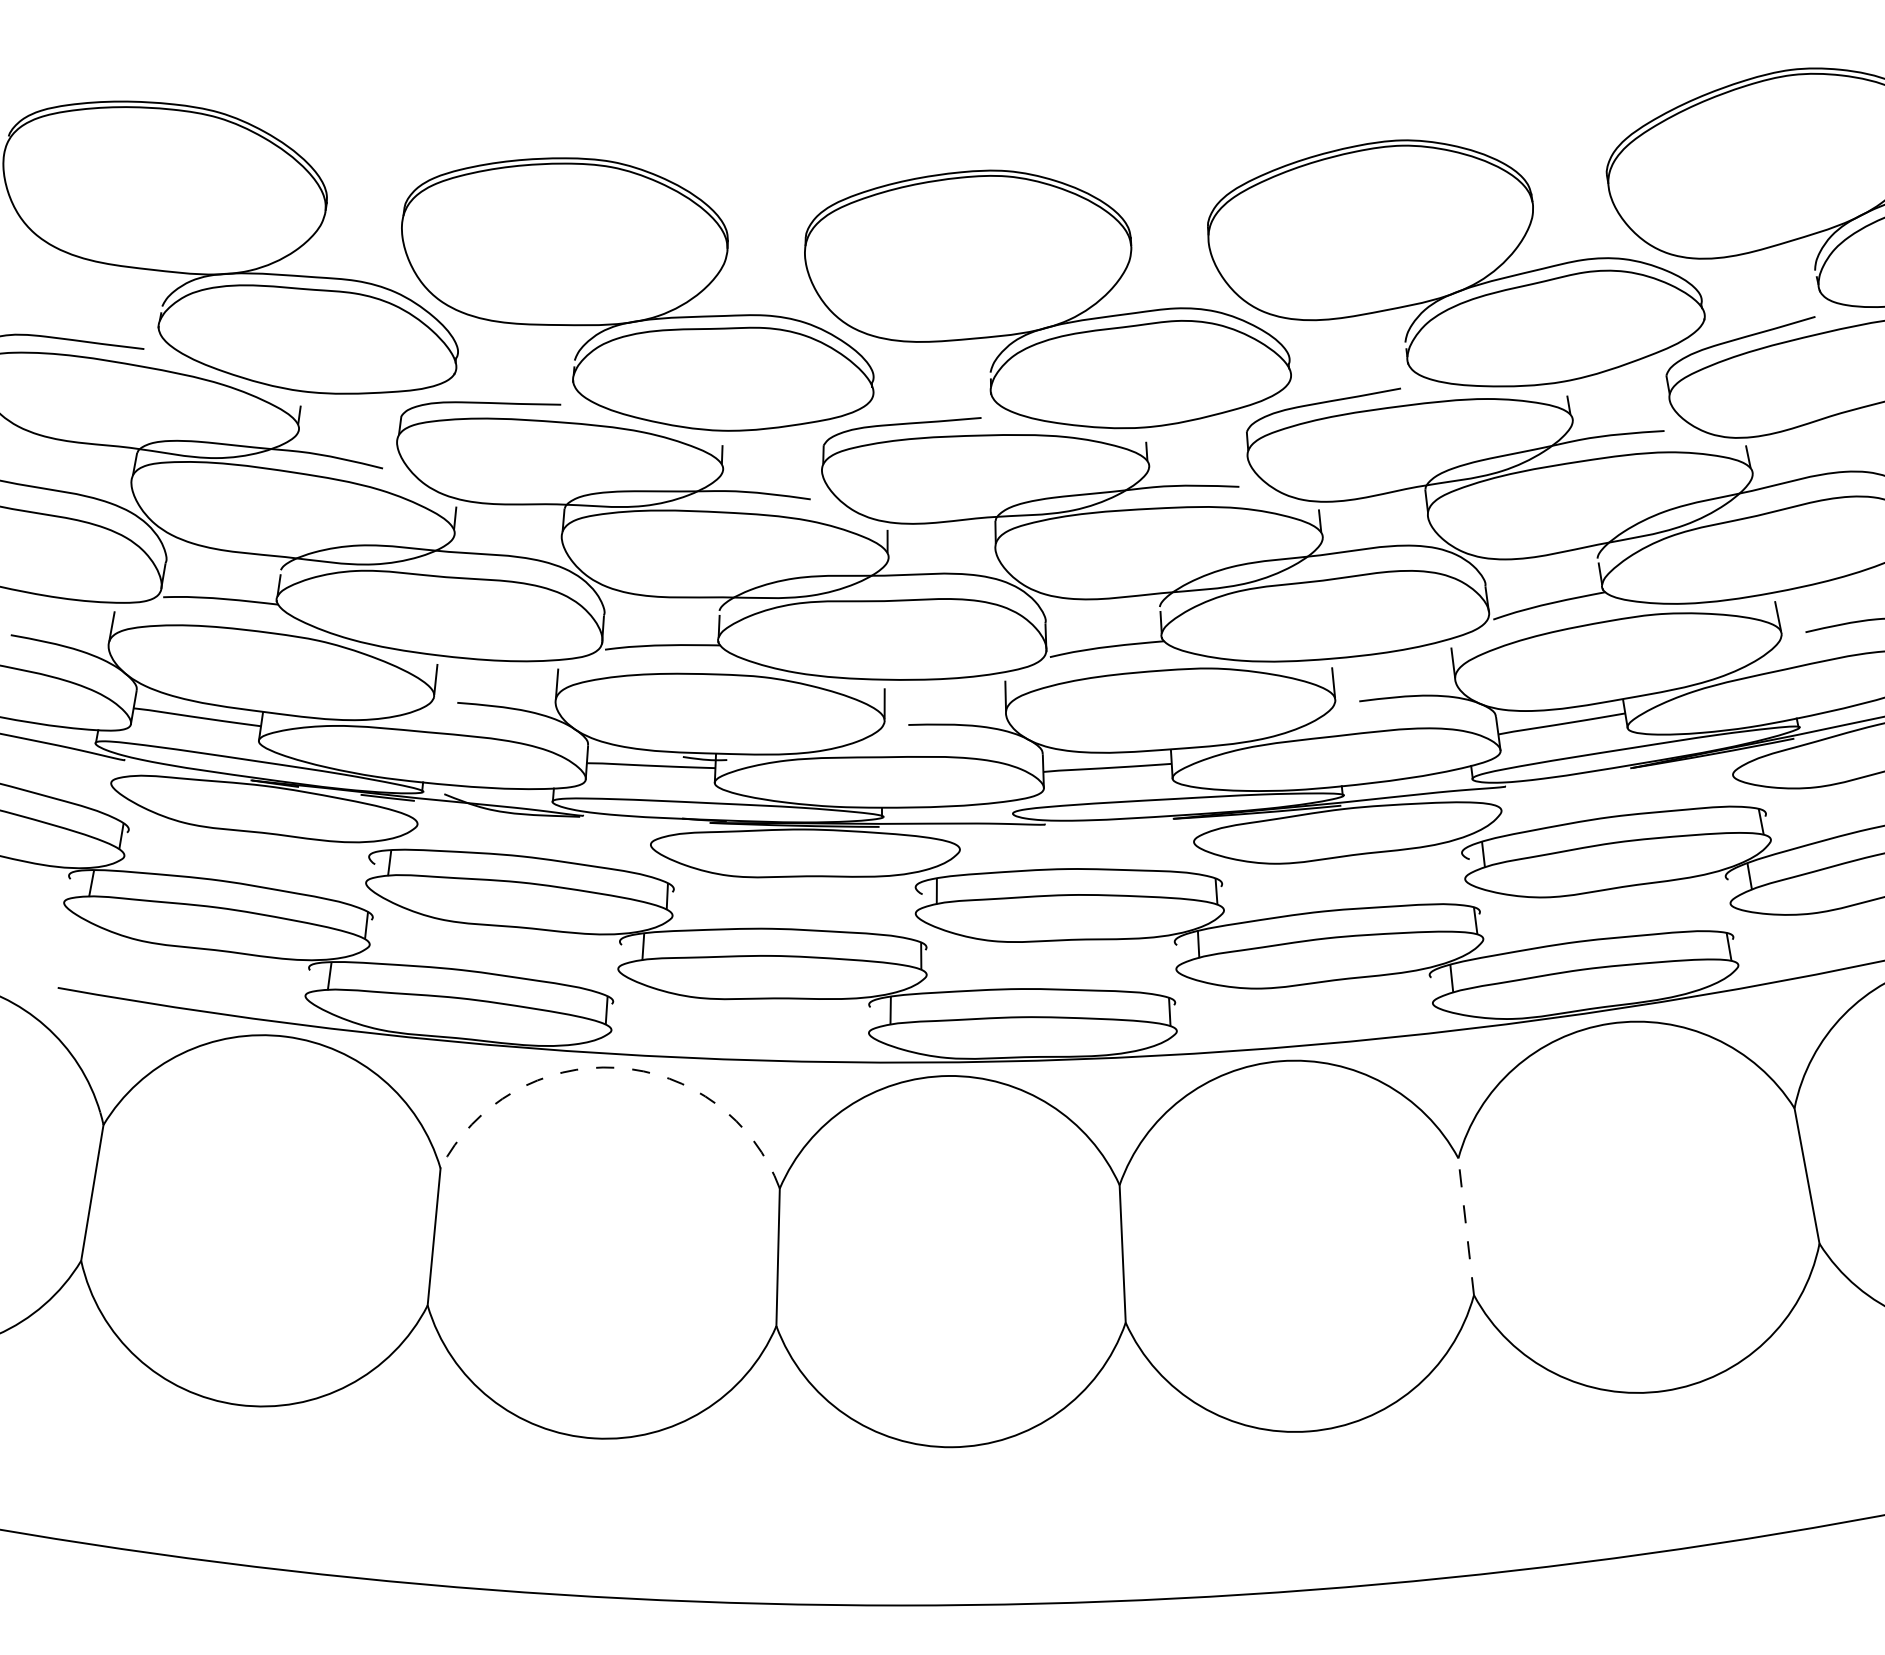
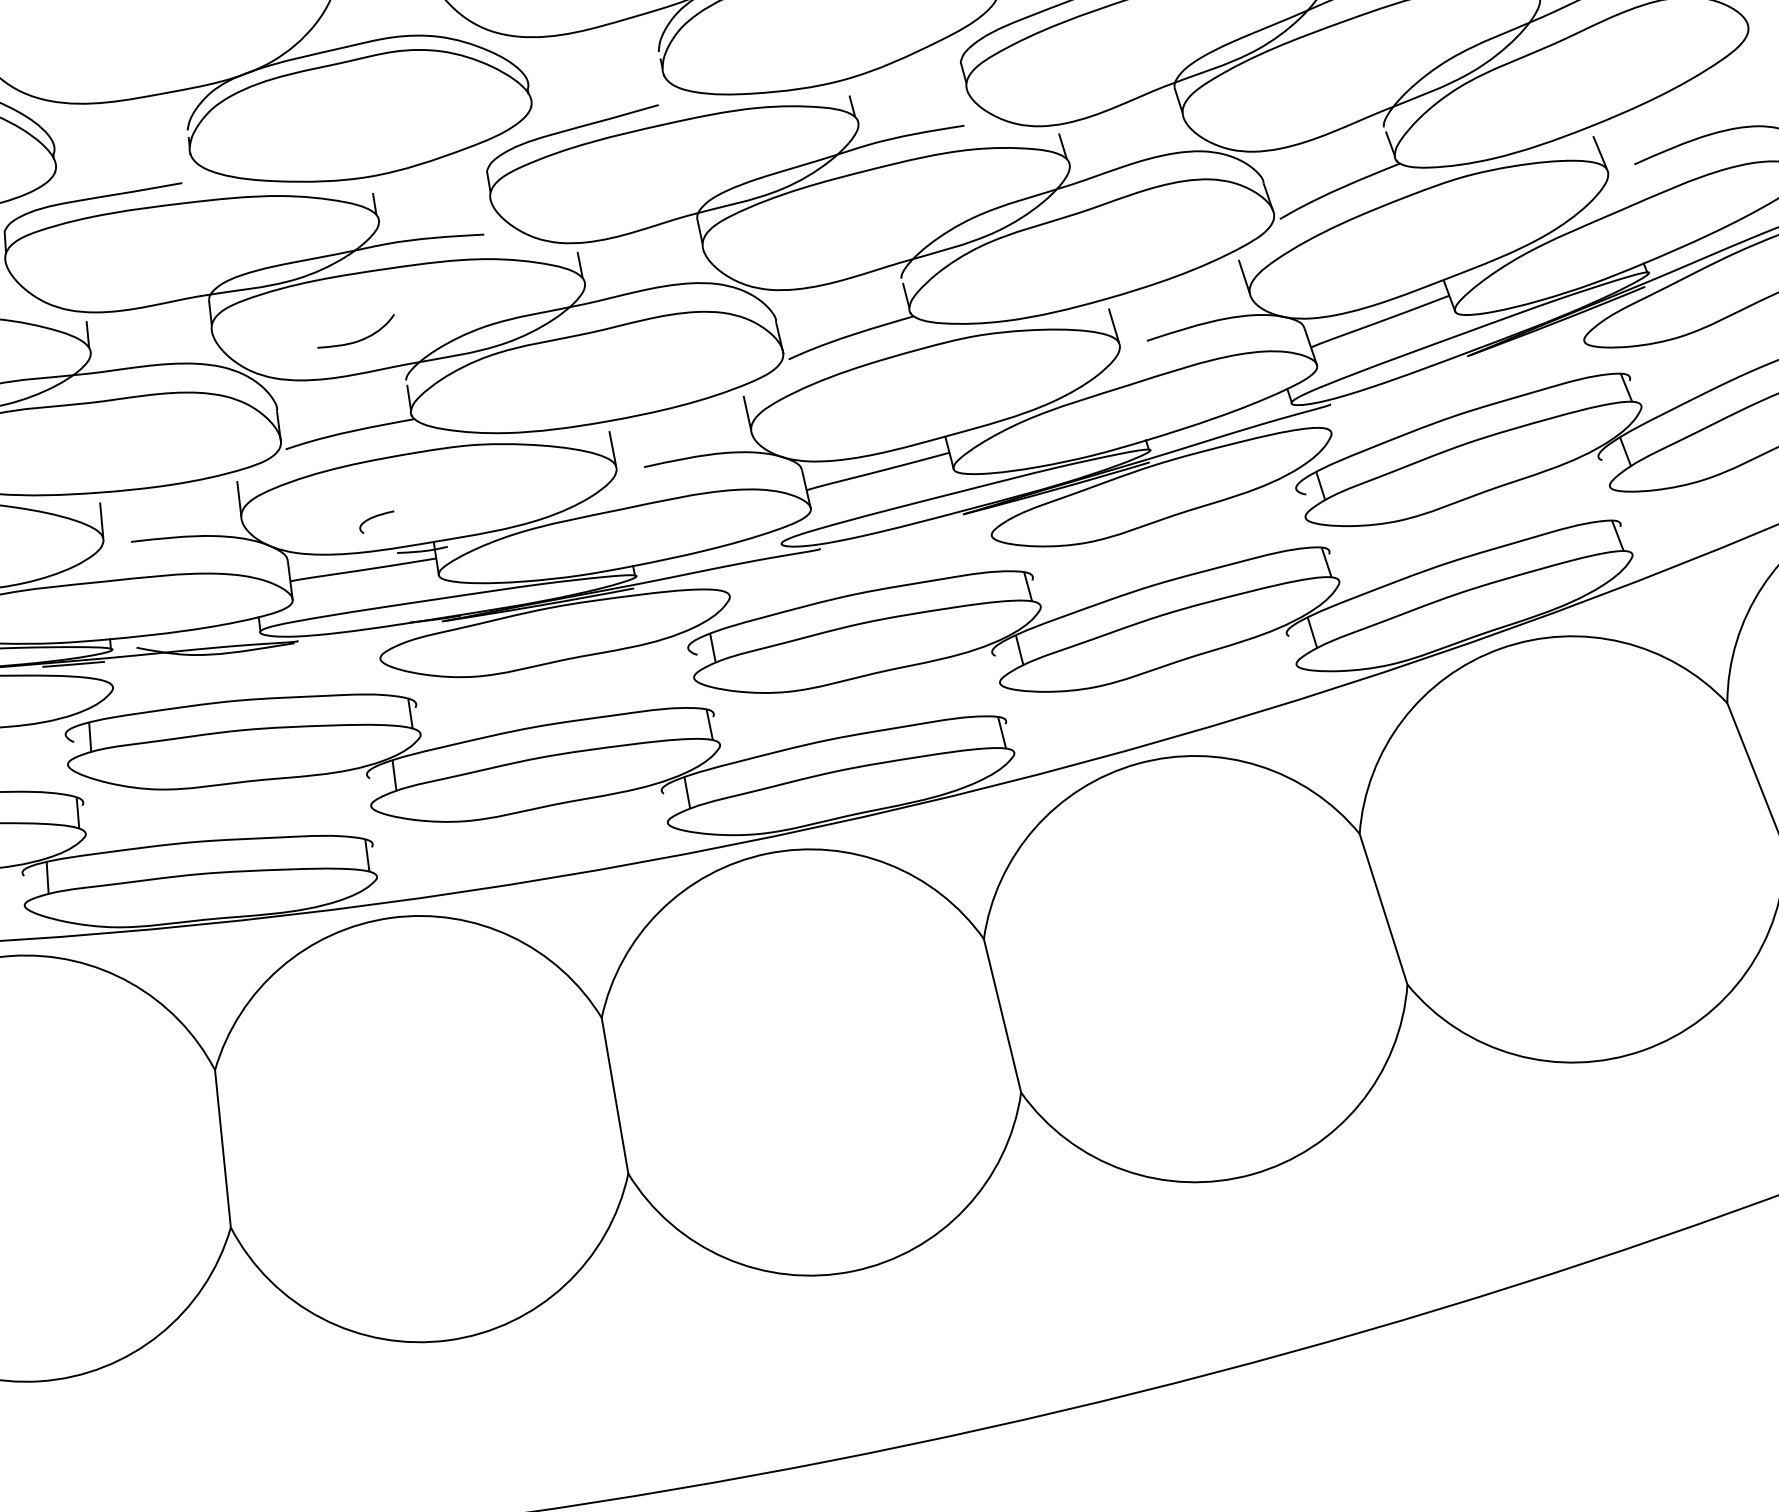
curve: (684, 568) -> (357, 340), added
curve: (669, 723) -> (374, 518), added
arc: (616, 1067) -> (390, 917), dashed -> solid
line: (1466, 1226) -> (1383, 908), dashed -> solid

